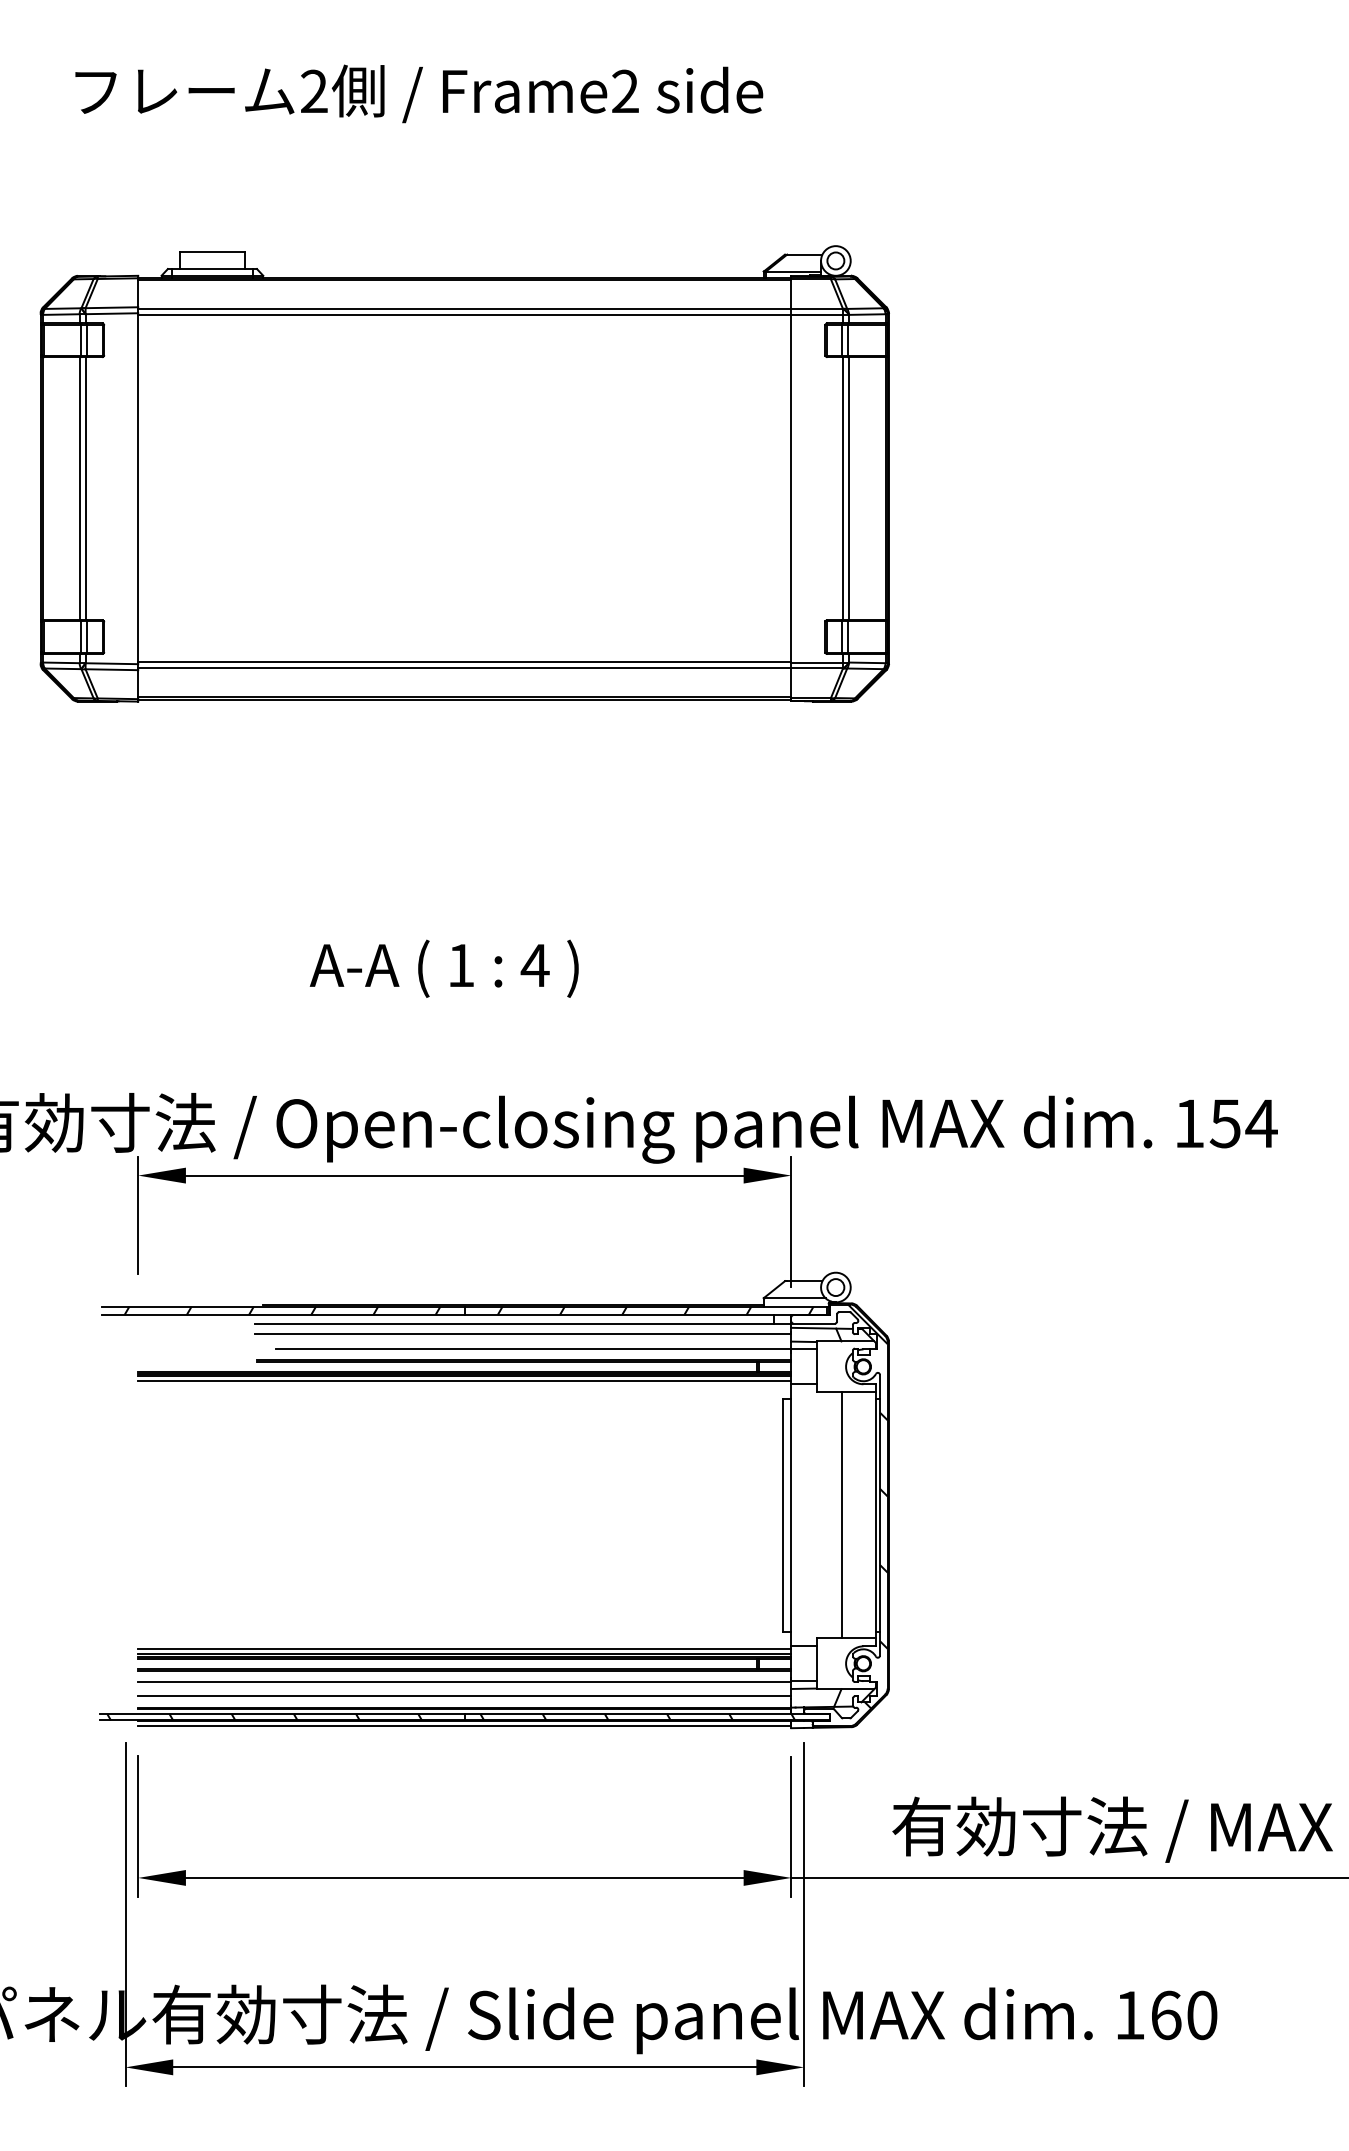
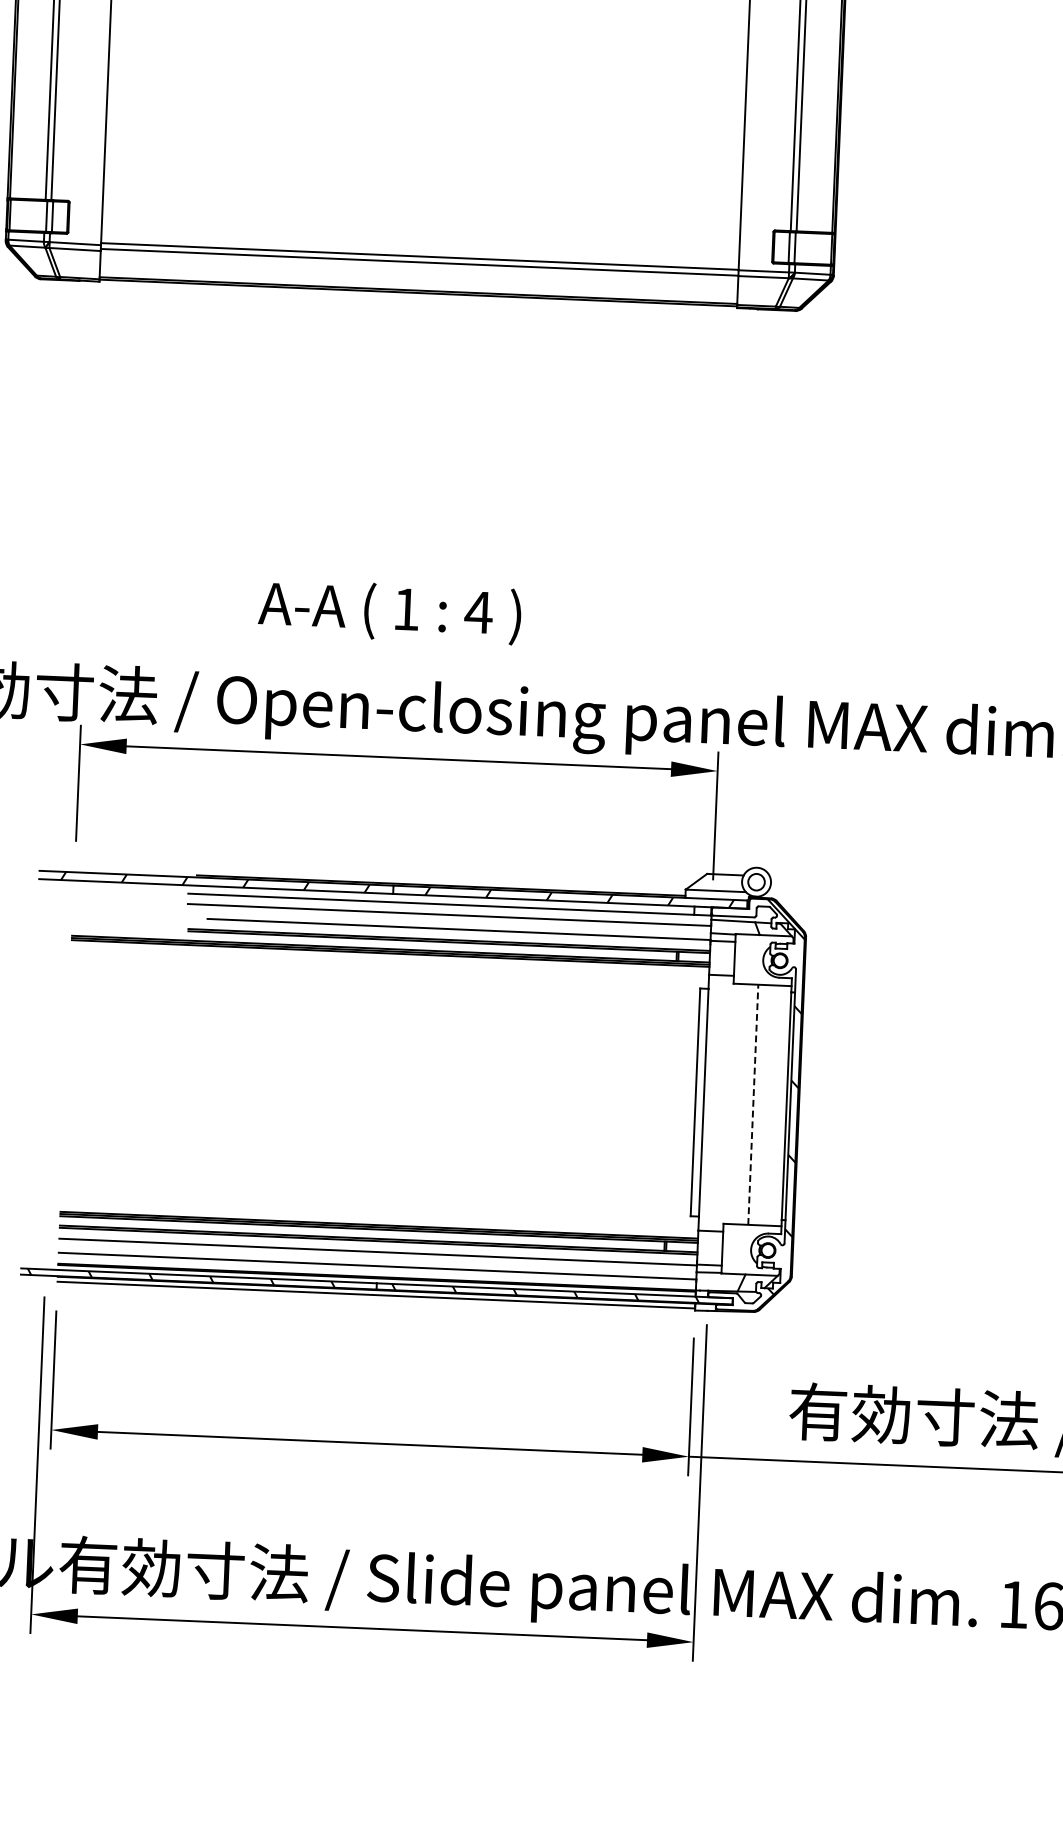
text: (443, 968) -> (389, 611), moved
line: (464, 1381) -> (390, 958), removed
line: (842, 1515) -> (753, 1105), solid -> dashed
line: (464, 1649) -> (379, 1220), removed

